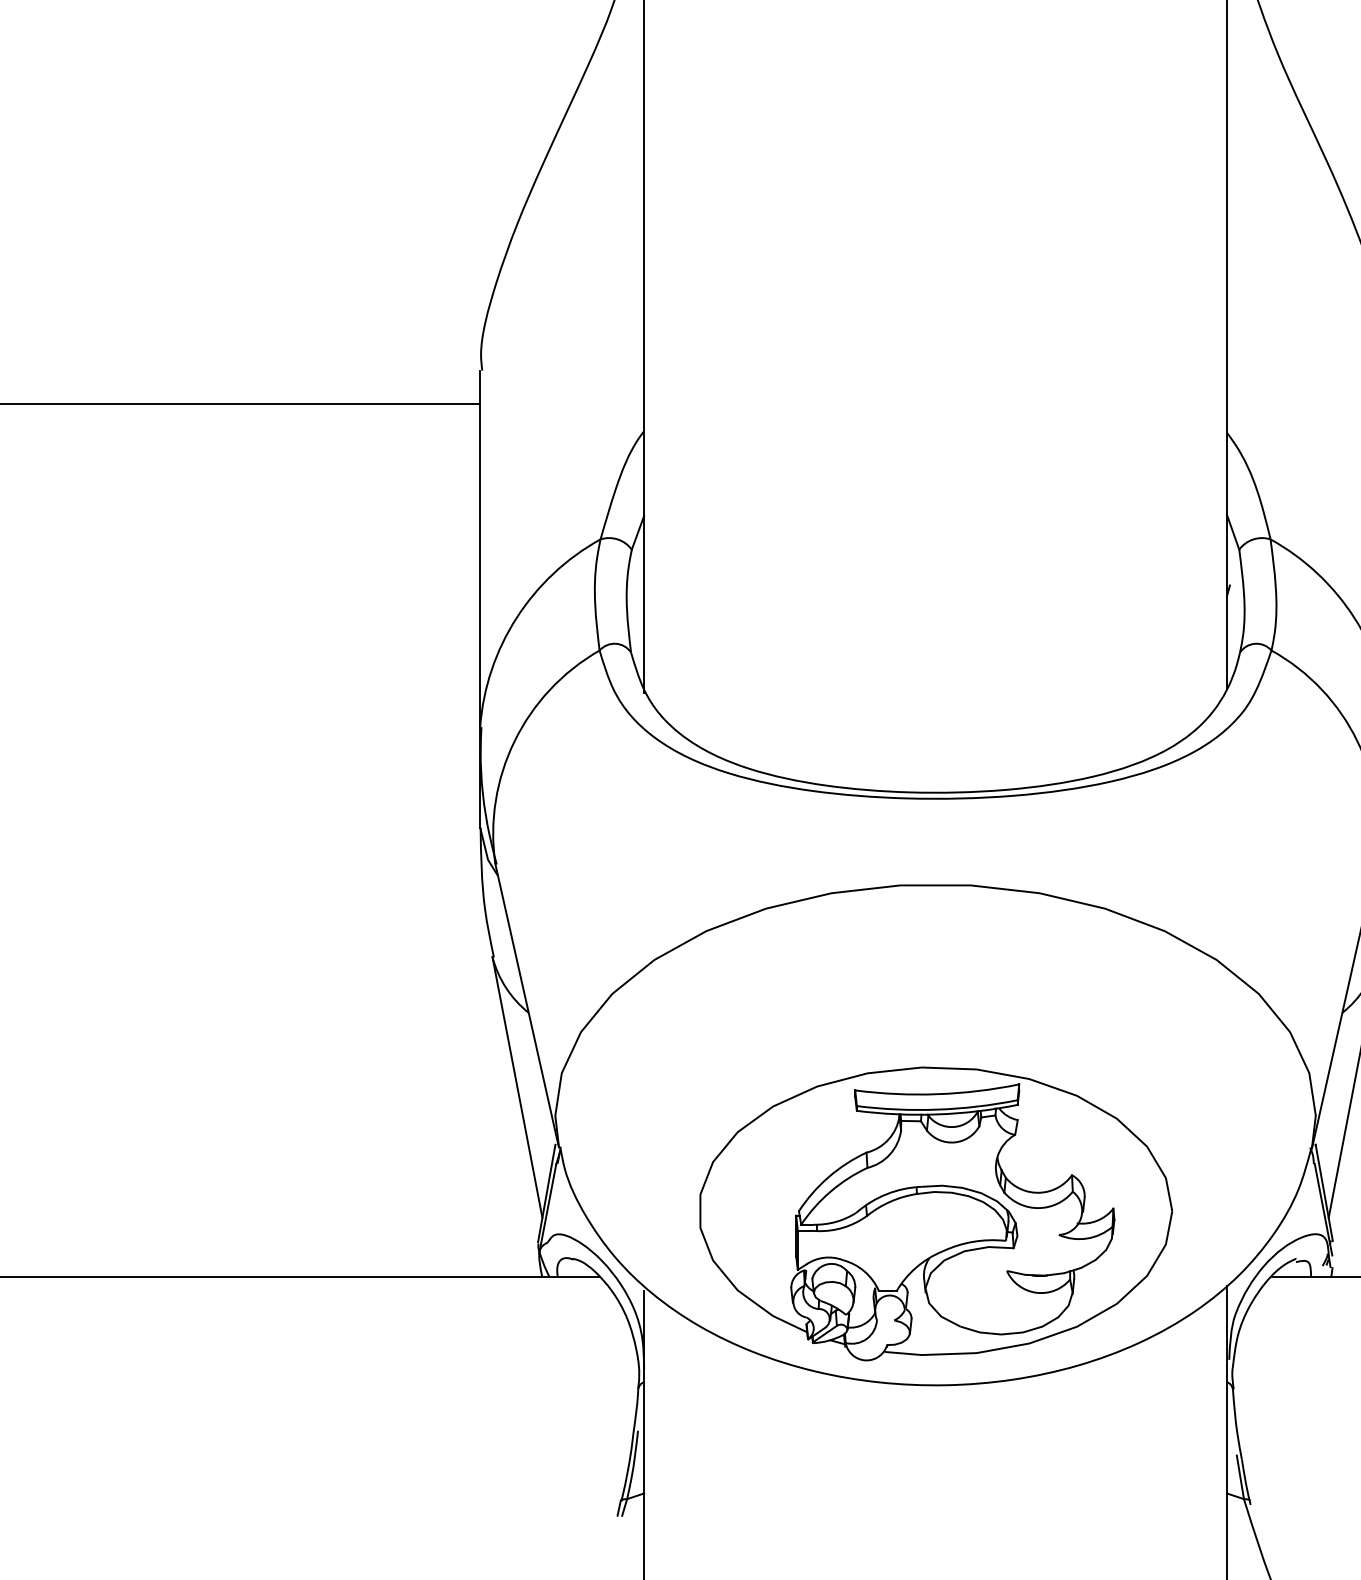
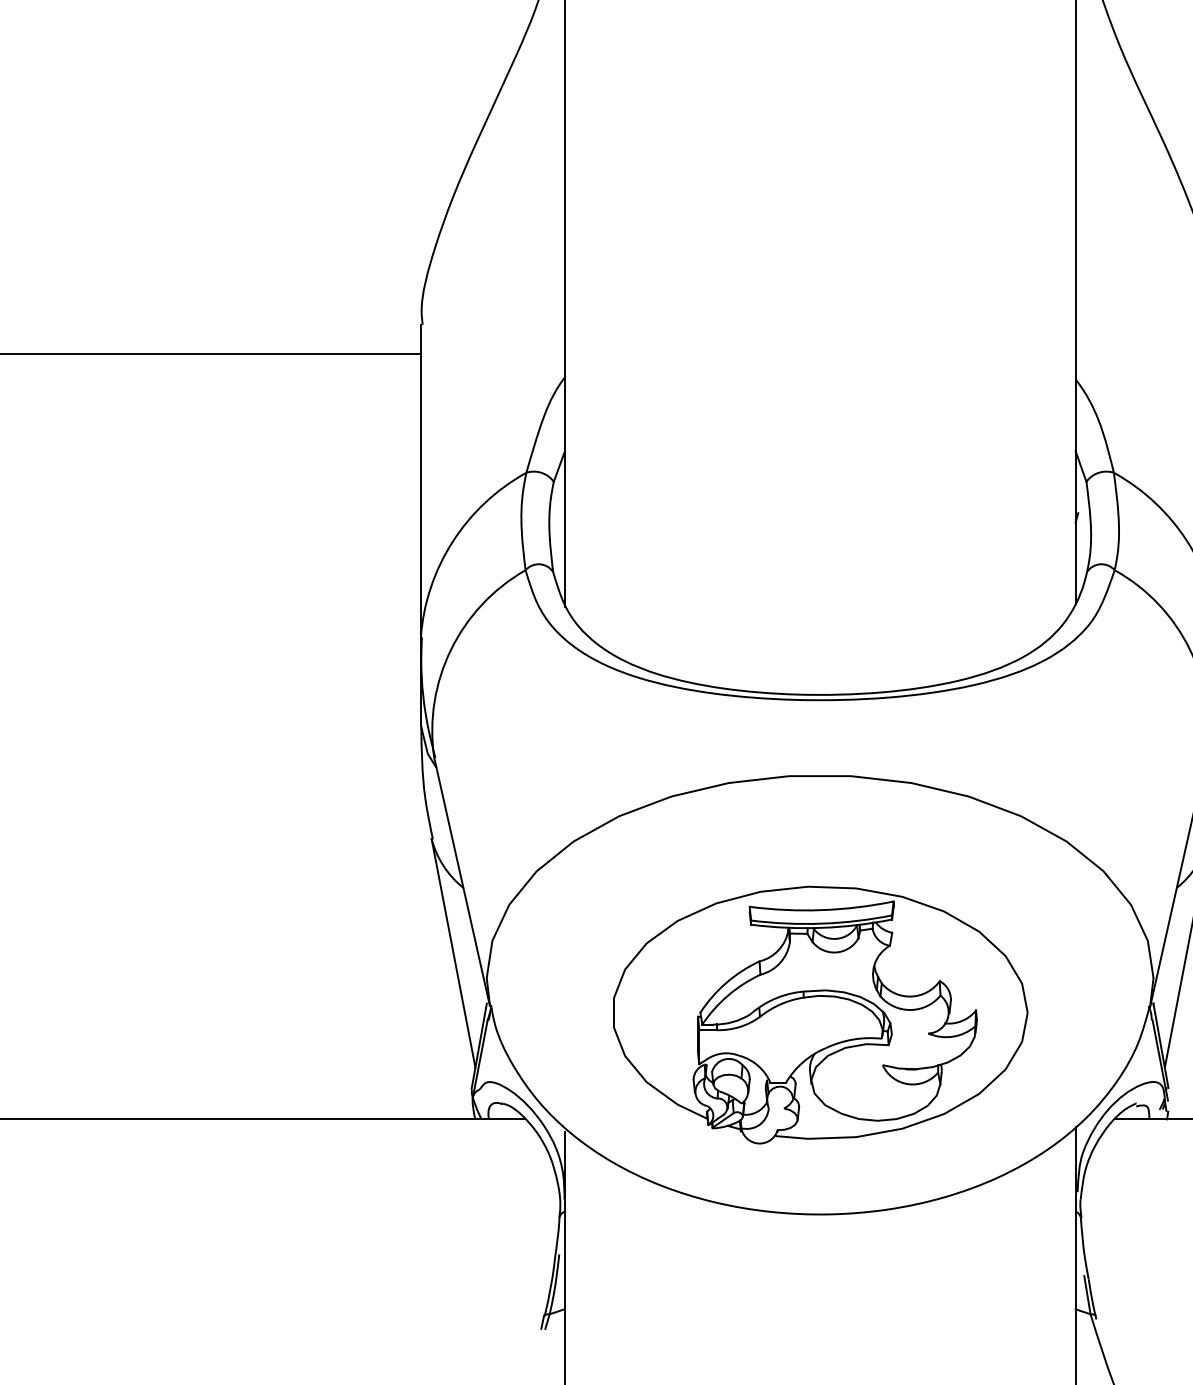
part: (936, 1213) -> (820, 1014), moved

